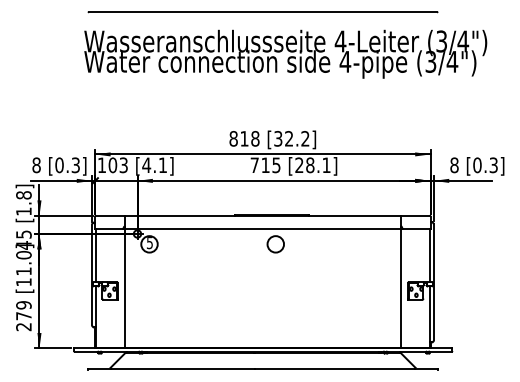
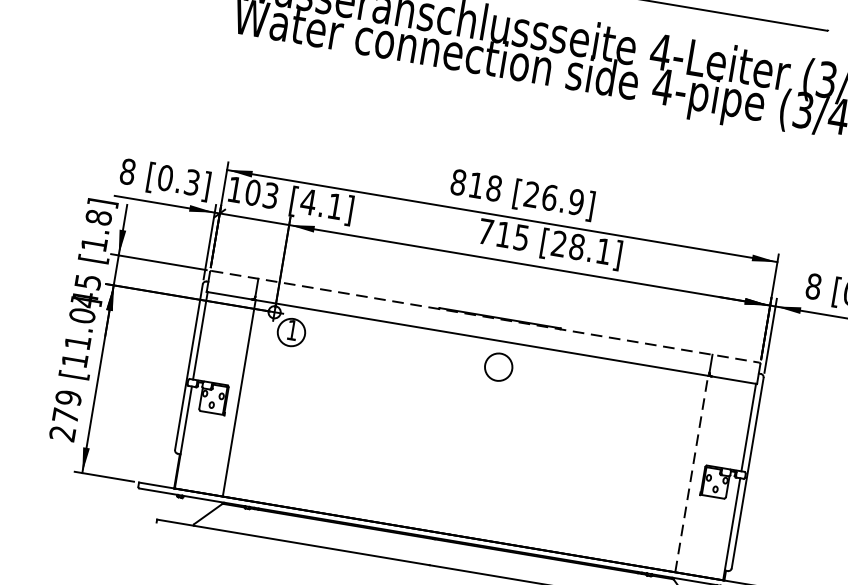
text: (291, 138) -> (553, 197), [32.2] -> [26.9]
line: (262, 215) -> (484, 316), solid -> dashed
text: (149, 243) -> (291, 331), 5 -> 1
line: (400, 288) -> (691, 473), solid -> dashed

